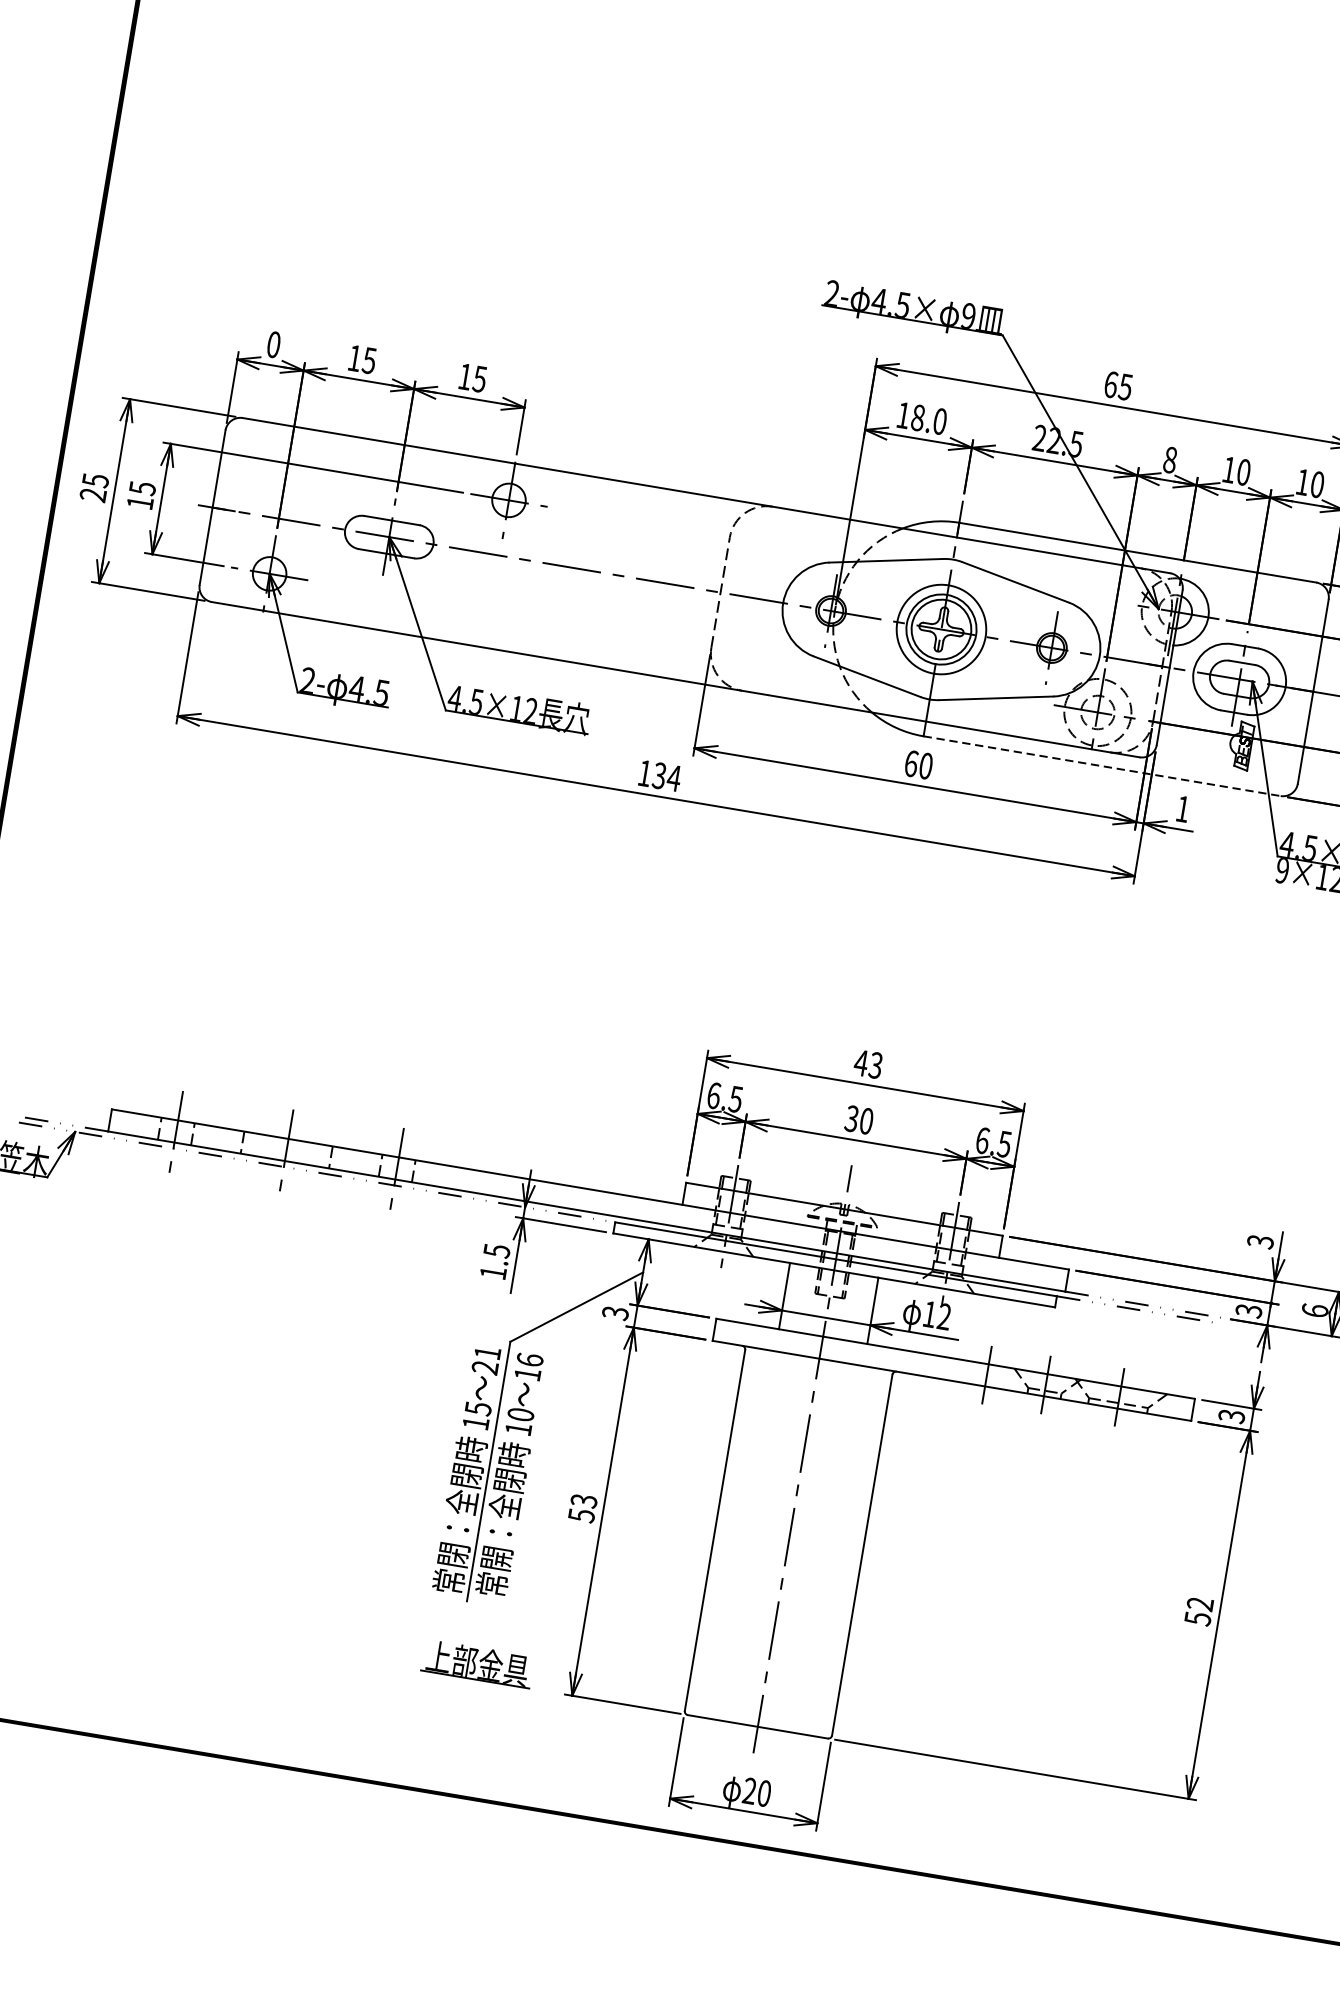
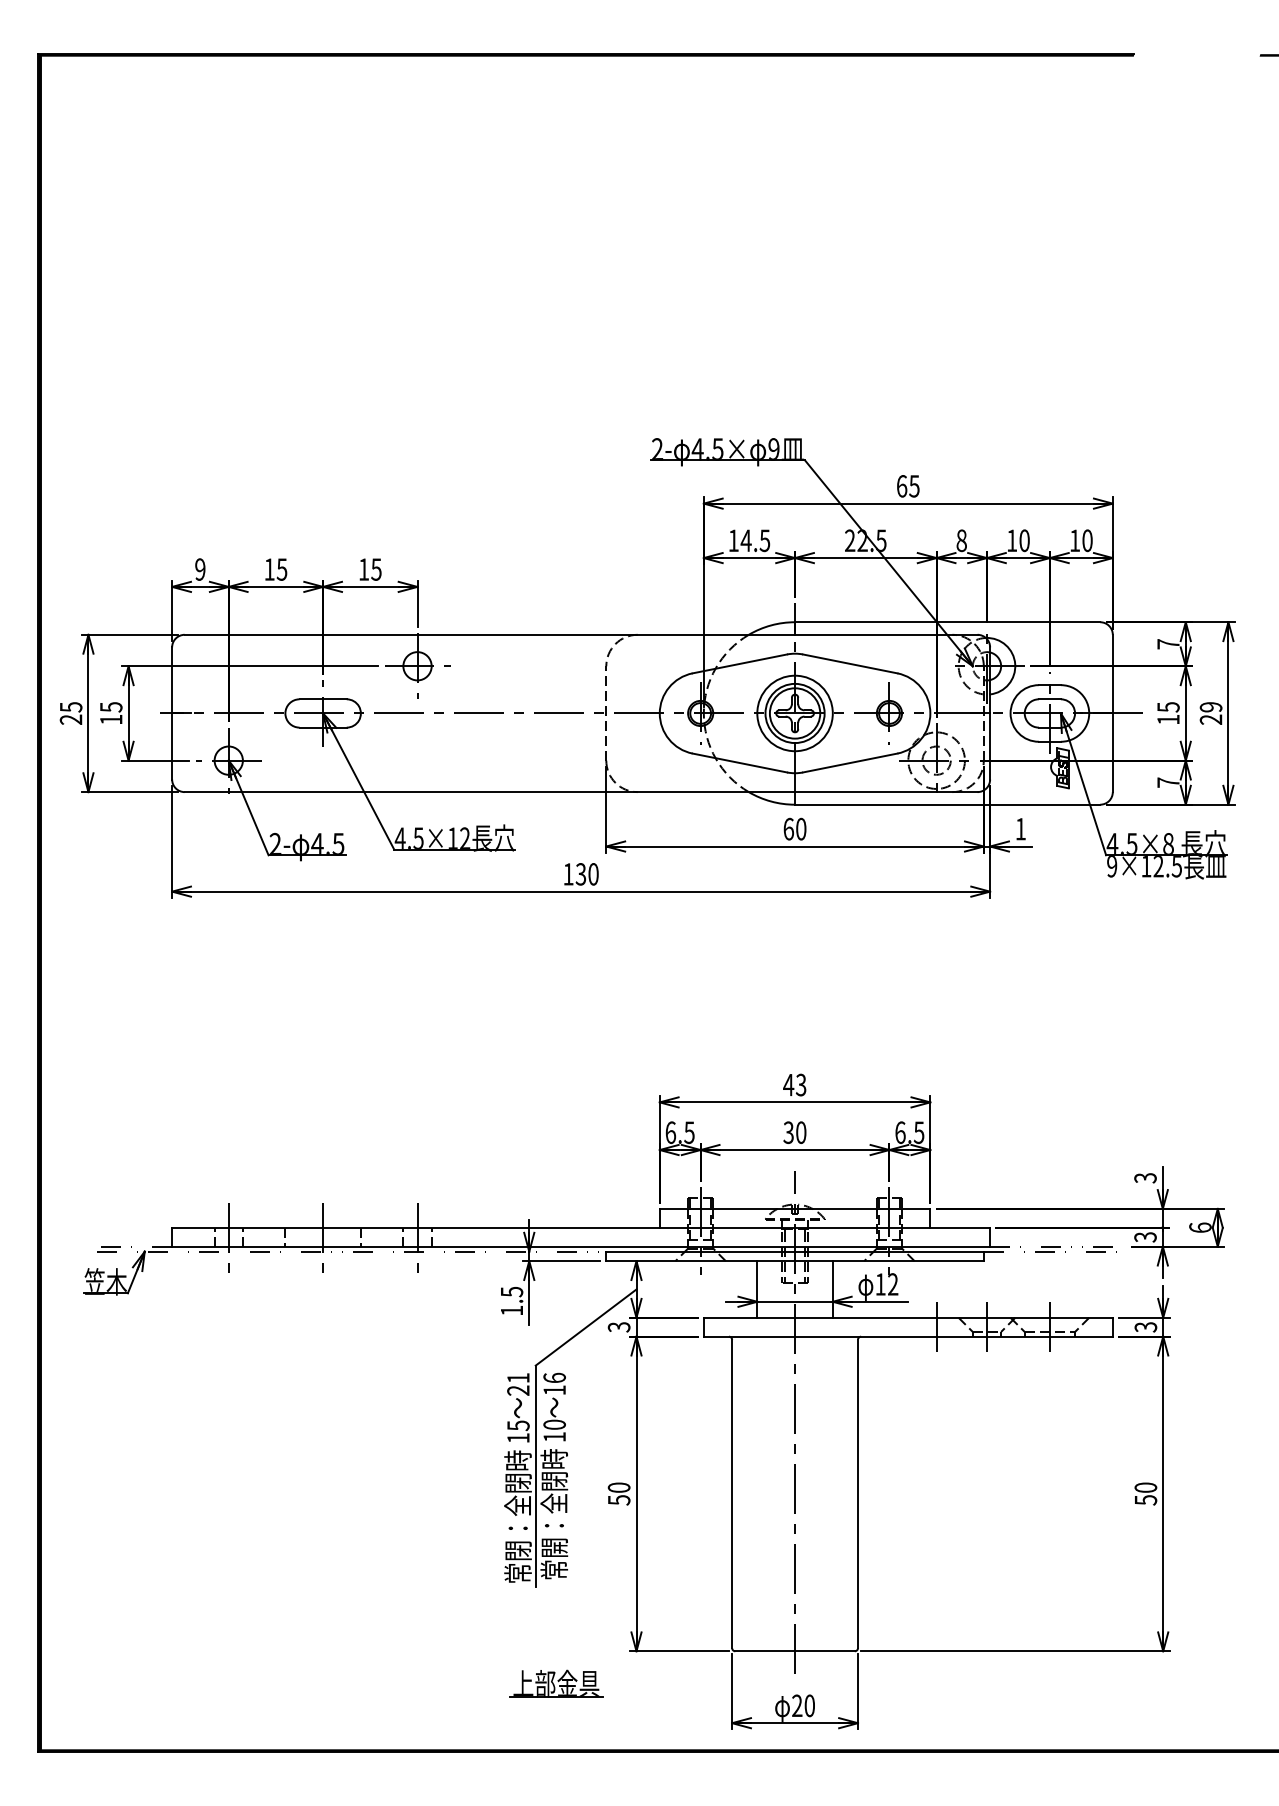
text: (274, 344) -> (200, 569), 0 -> 9
text: (929, 419) -> (755, 540), 18.0 -> 14.5
line: (1102, 765) -> (947, 804), dashed -> solid
text: (674, 778) -> (593, 874), 134 -> 130
text: (584, 1500) -> (619, 1487), 53 -> 50
text: (1199, 1603) -> (1145, 1487), 52 -> 50
part: (477, 1663) -> (556, 1683), moved

